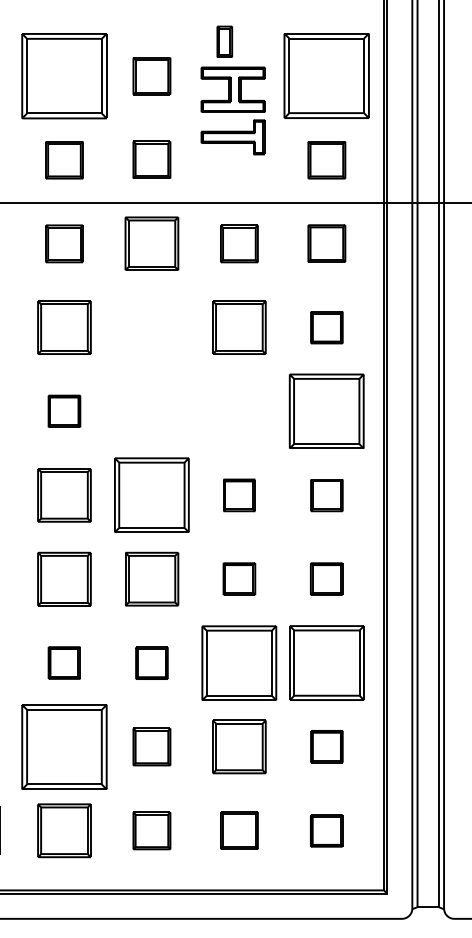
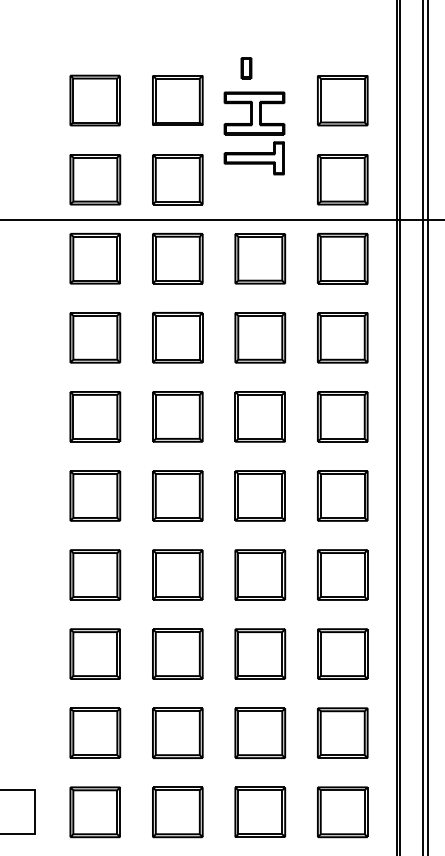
part: (224, 41) -> (246, 67), size x0.71
part: (64, 75) -> (95, 99), size x0.62
part: (151, 76) -> (177, 100), size x1.43
part: (326, 76) -> (342, 100), size x0.62
part: (151, 159) -> (177, 179), size x1.43
part: (64, 160) -> (95, 180), size x1.43
part: (326, 160) -> (342, 180), size x1.43
part: (64, 243) -> (95, 258), size x1.43
part: (239, 243) -> (260, 258), size x1.43
part: (326, 243) -> (342, 258), size x1.43
part: (151, 327) -> (177, 337), added
part: (326, 327) -> (342, 337), size x1.67
part: (64, 411) -> (95, 416), size x1.67
part: (152, 411) -> (178, 416), added
part: (239, 411) -> (260, 416), added
part: (326, 411) -> (342, 416), size x0.71
part: (151, 495) -> (177, 496), size x0.71
part: (239, 495) -> (260, 496), size x1.67
part: (326, 495) -> (342, 496), size x1.67
part: (239, 578) -> (260, 574), size x1.67
part: (326, 578) -> (342, 574), size x1.67
part: (64, 662) -> (95, 653), size x1.67
part: (239, 662) -> (260, 653), size x0.71
part: (326, 662) -> (342, 653), size x0.71
part: (151, 663) -> (177, 654), size x1.67
part: (64, 746) -> (95, 732), size x0.62
part: (151, 746) -> (177, 732), size x1.43
part: (326, 746) -> (342, 732), size x1.67
part: (151, 830) -> (177, 812), size x1.43
part: (239, 830) -> (260, 812), size x1.43
part: (326, 830) -> (342, 812), size x1.67

